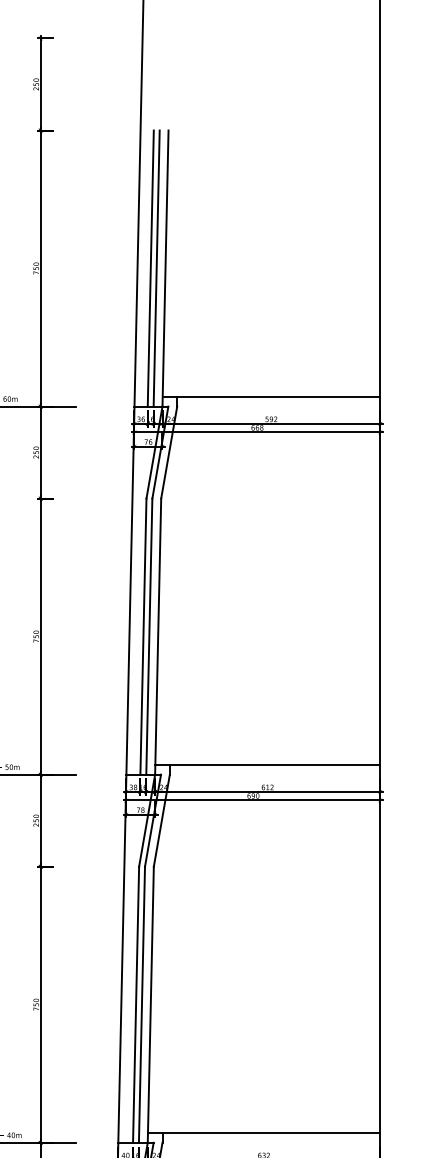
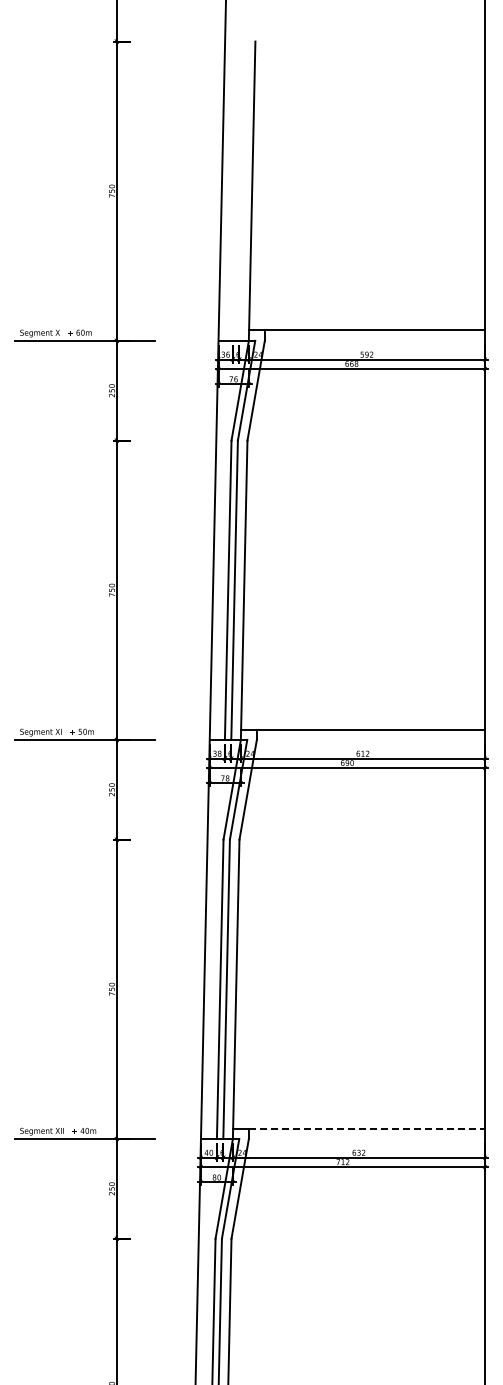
line: (150, 267) -> (235, 190), removed
line: (156, 267) -> (242, 190), removed
line: (271, 1133) -> (367, 1128), solid -> dashed

